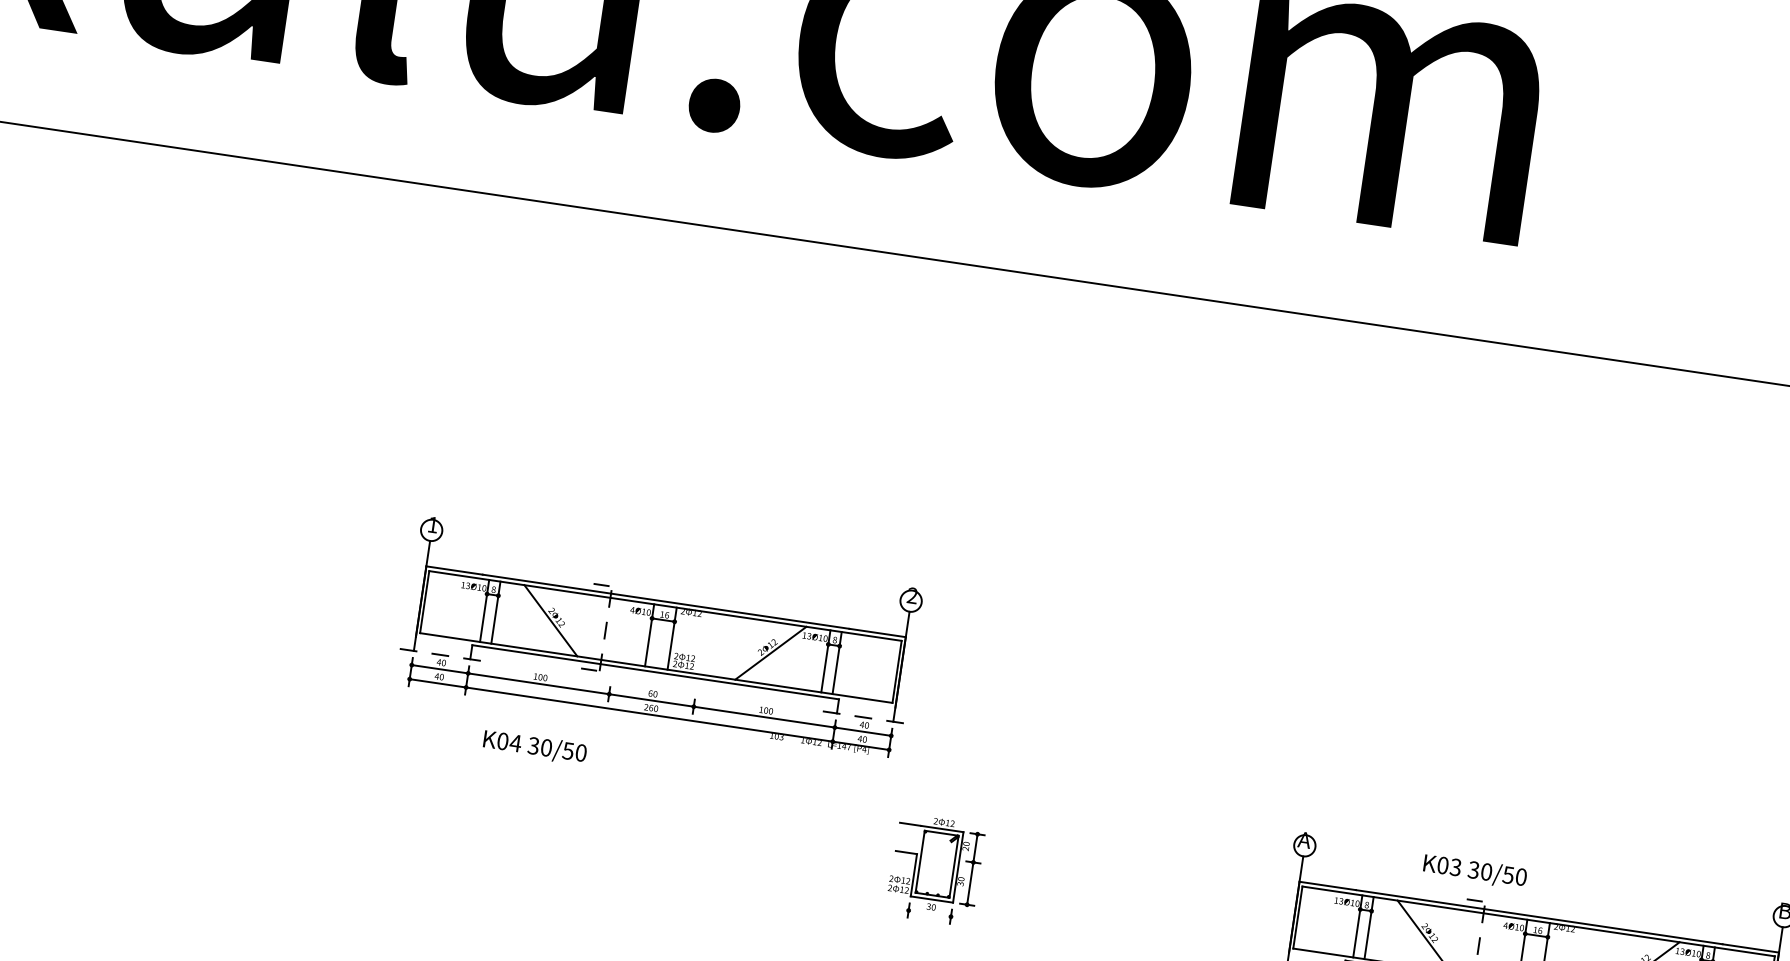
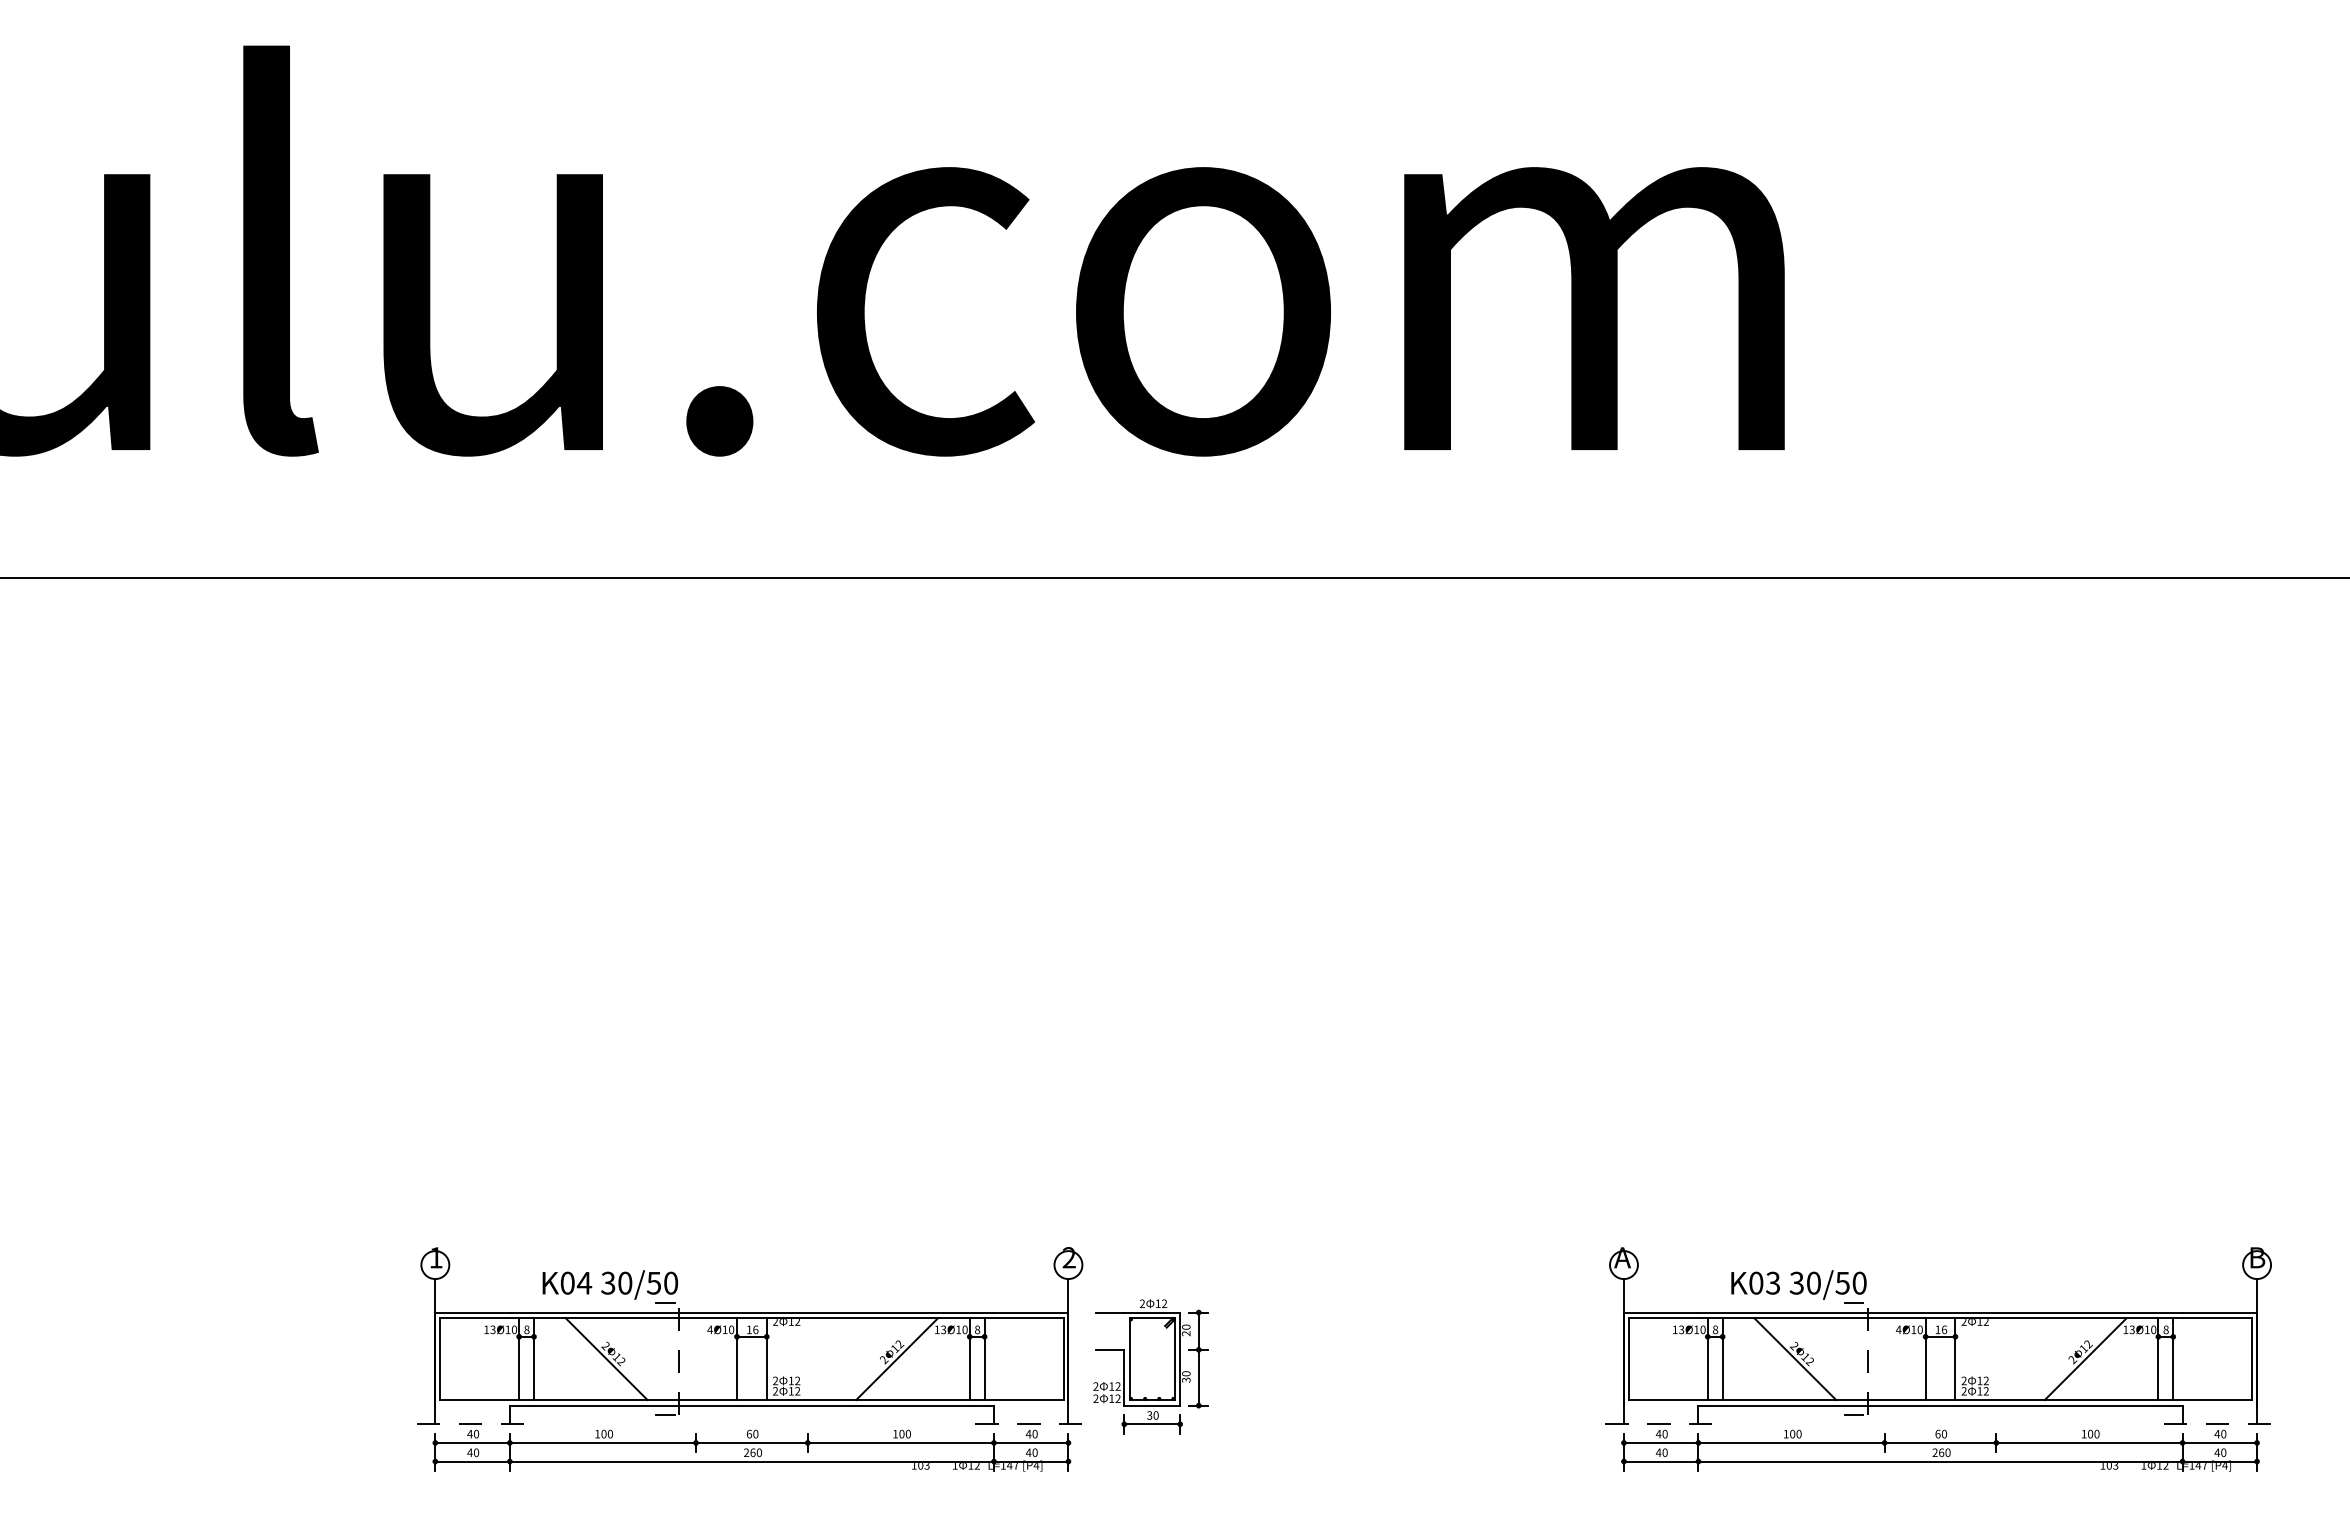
part: (659, 637) -> (750, 1359), moved
text: (1474, 871) -> (1798, 1284), moved
line: (929, 913) -> (1152, 1424), added

